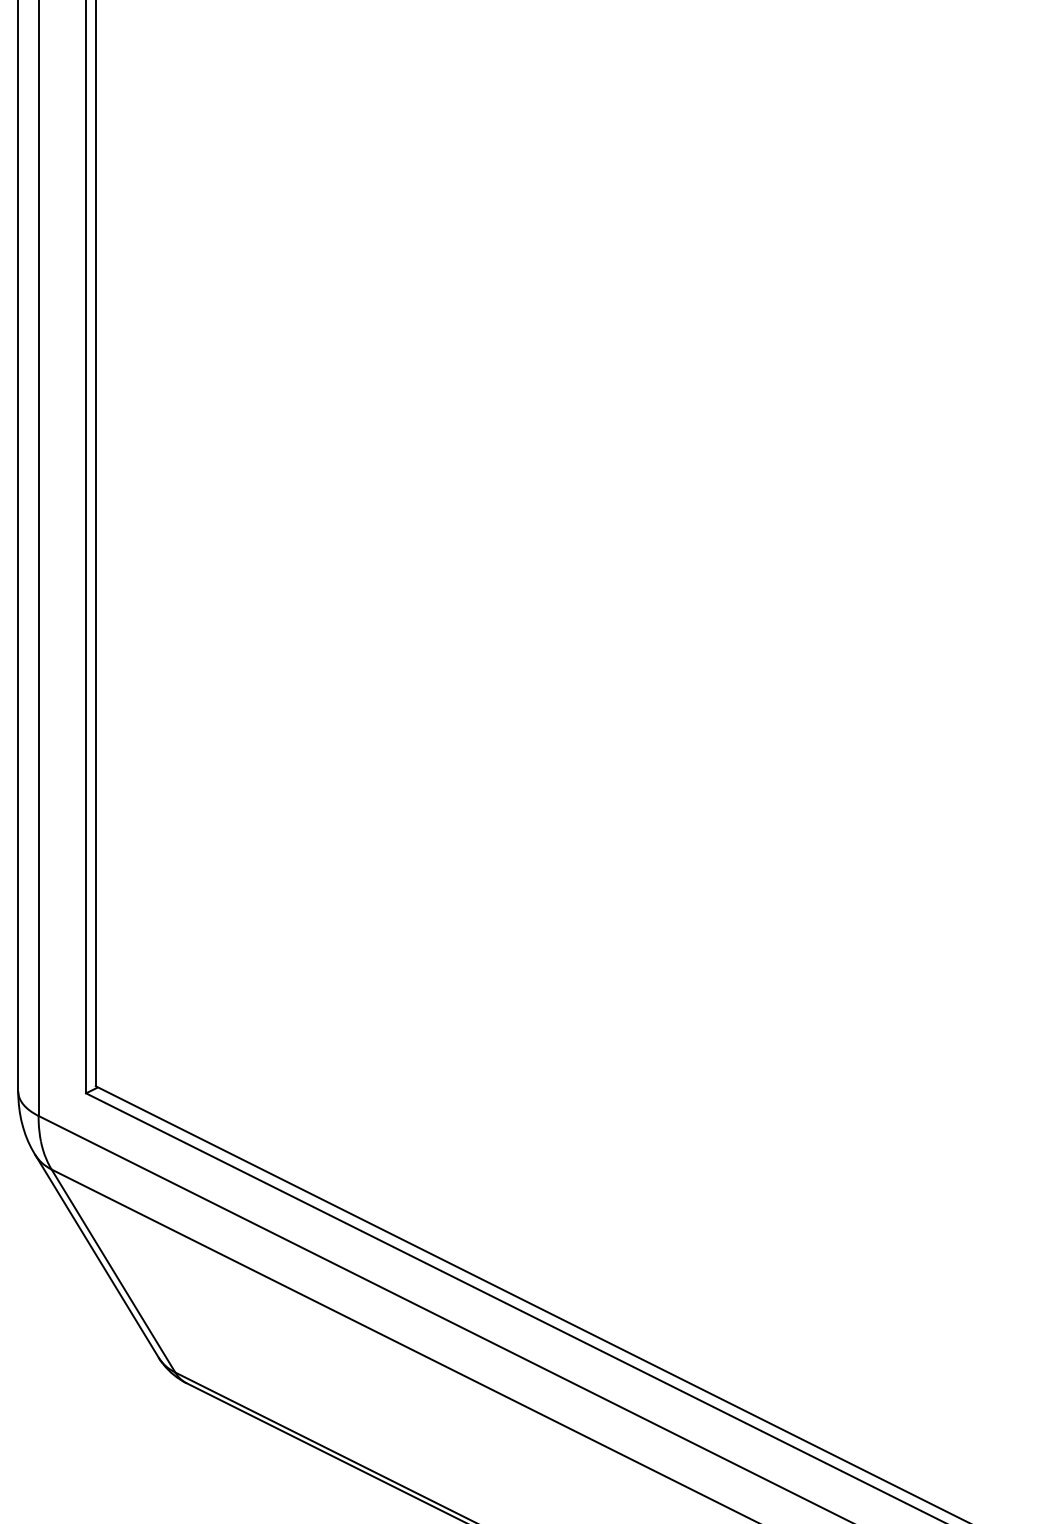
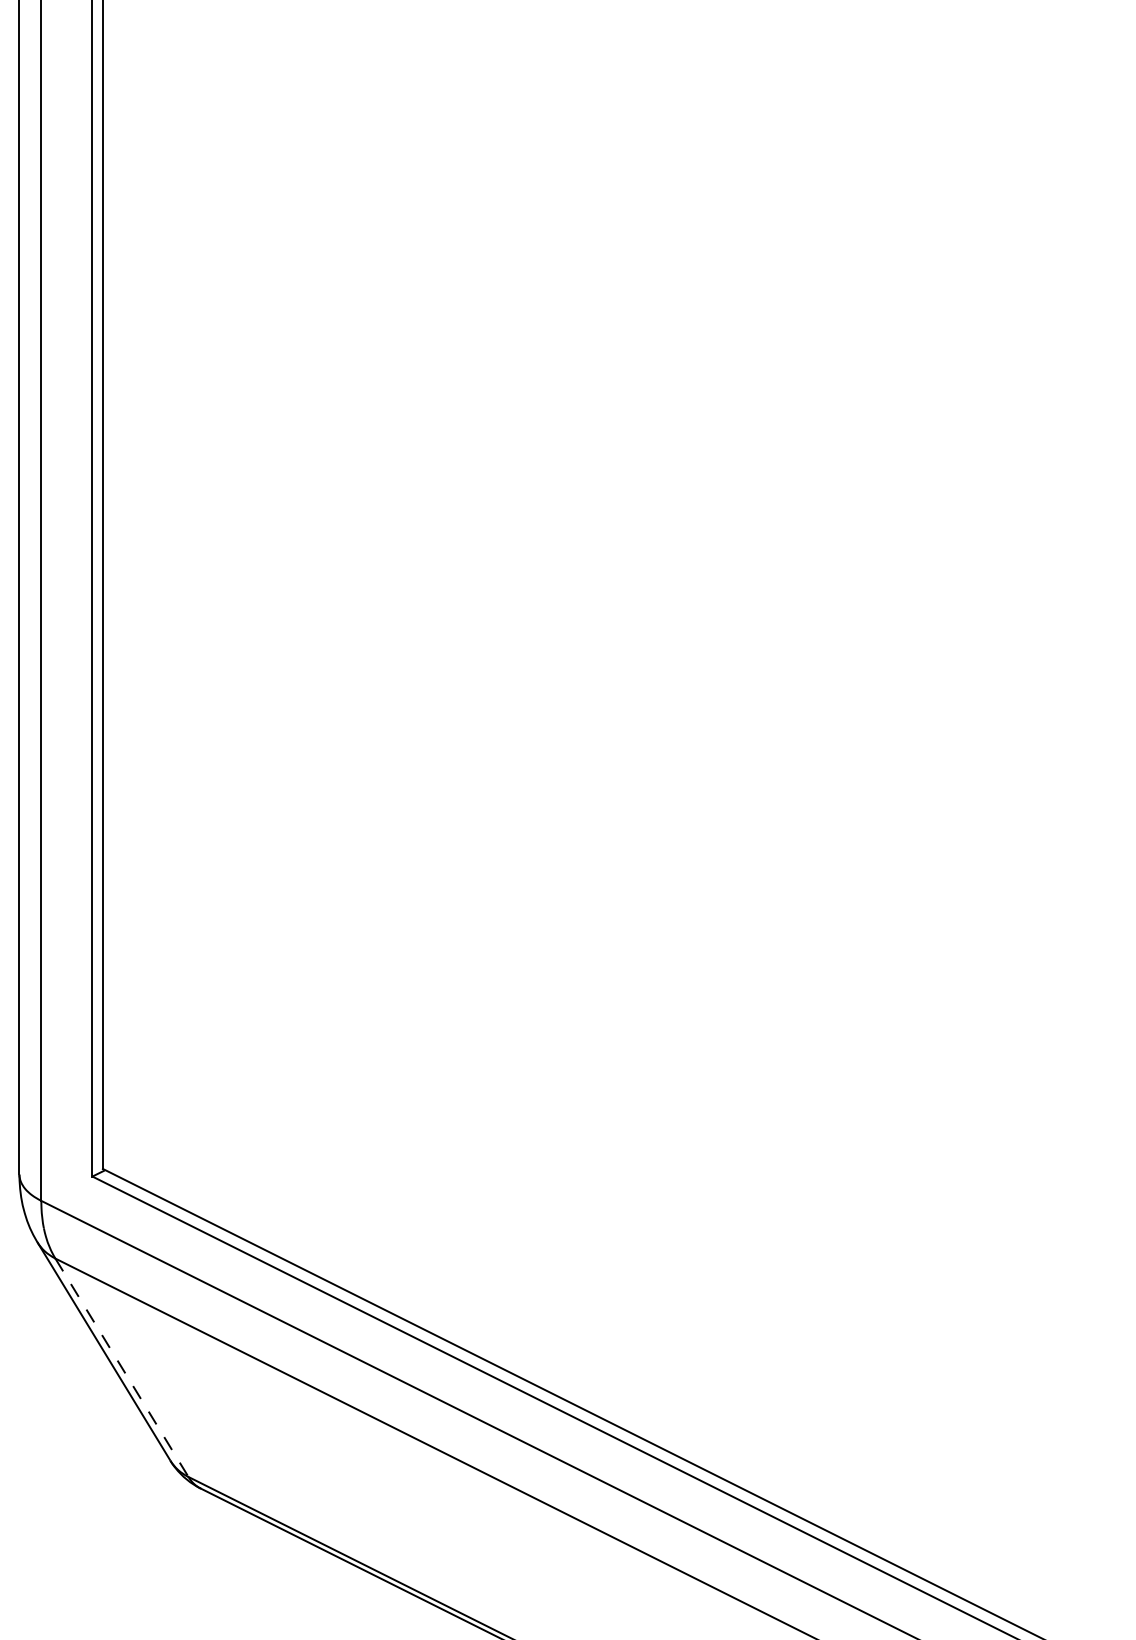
line: (113, 1271) -> (121, 1368), solid -> dashed

